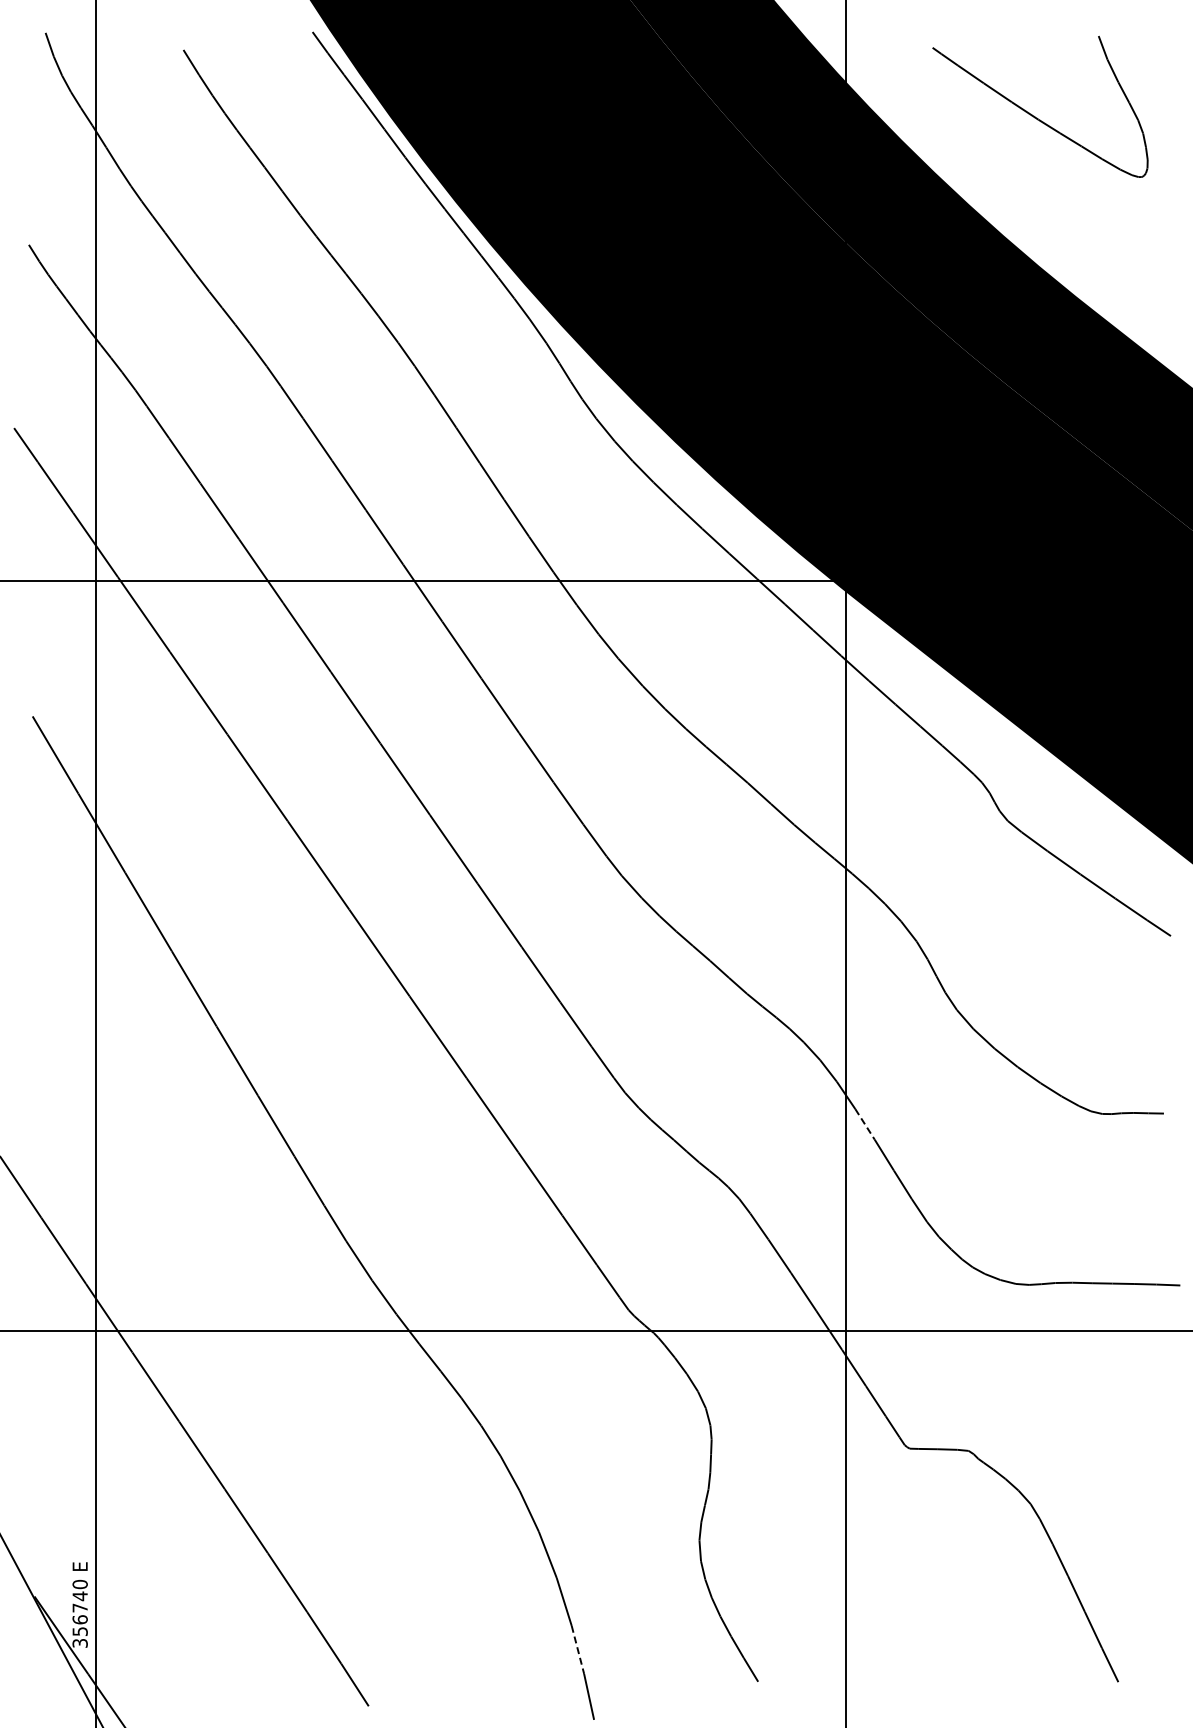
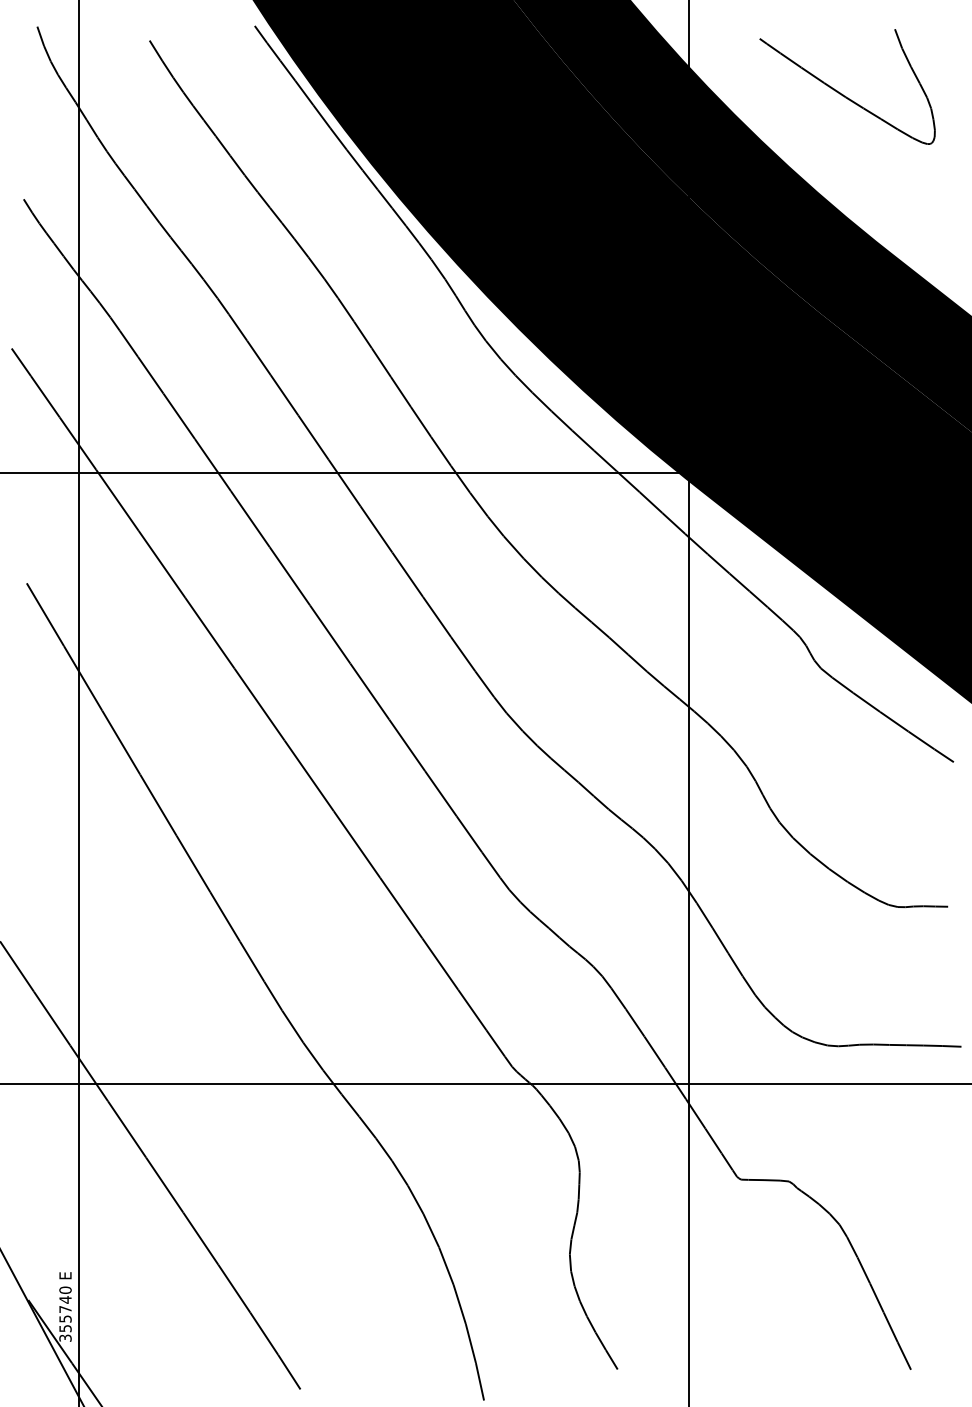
line: (865, 1124) -> (705, 915), dashed -> solid
text: (79, 1619) -> (64, 1318), 356740 -> 355740
line: (577, 1649) -> (470, 1343), dashed -> solid

